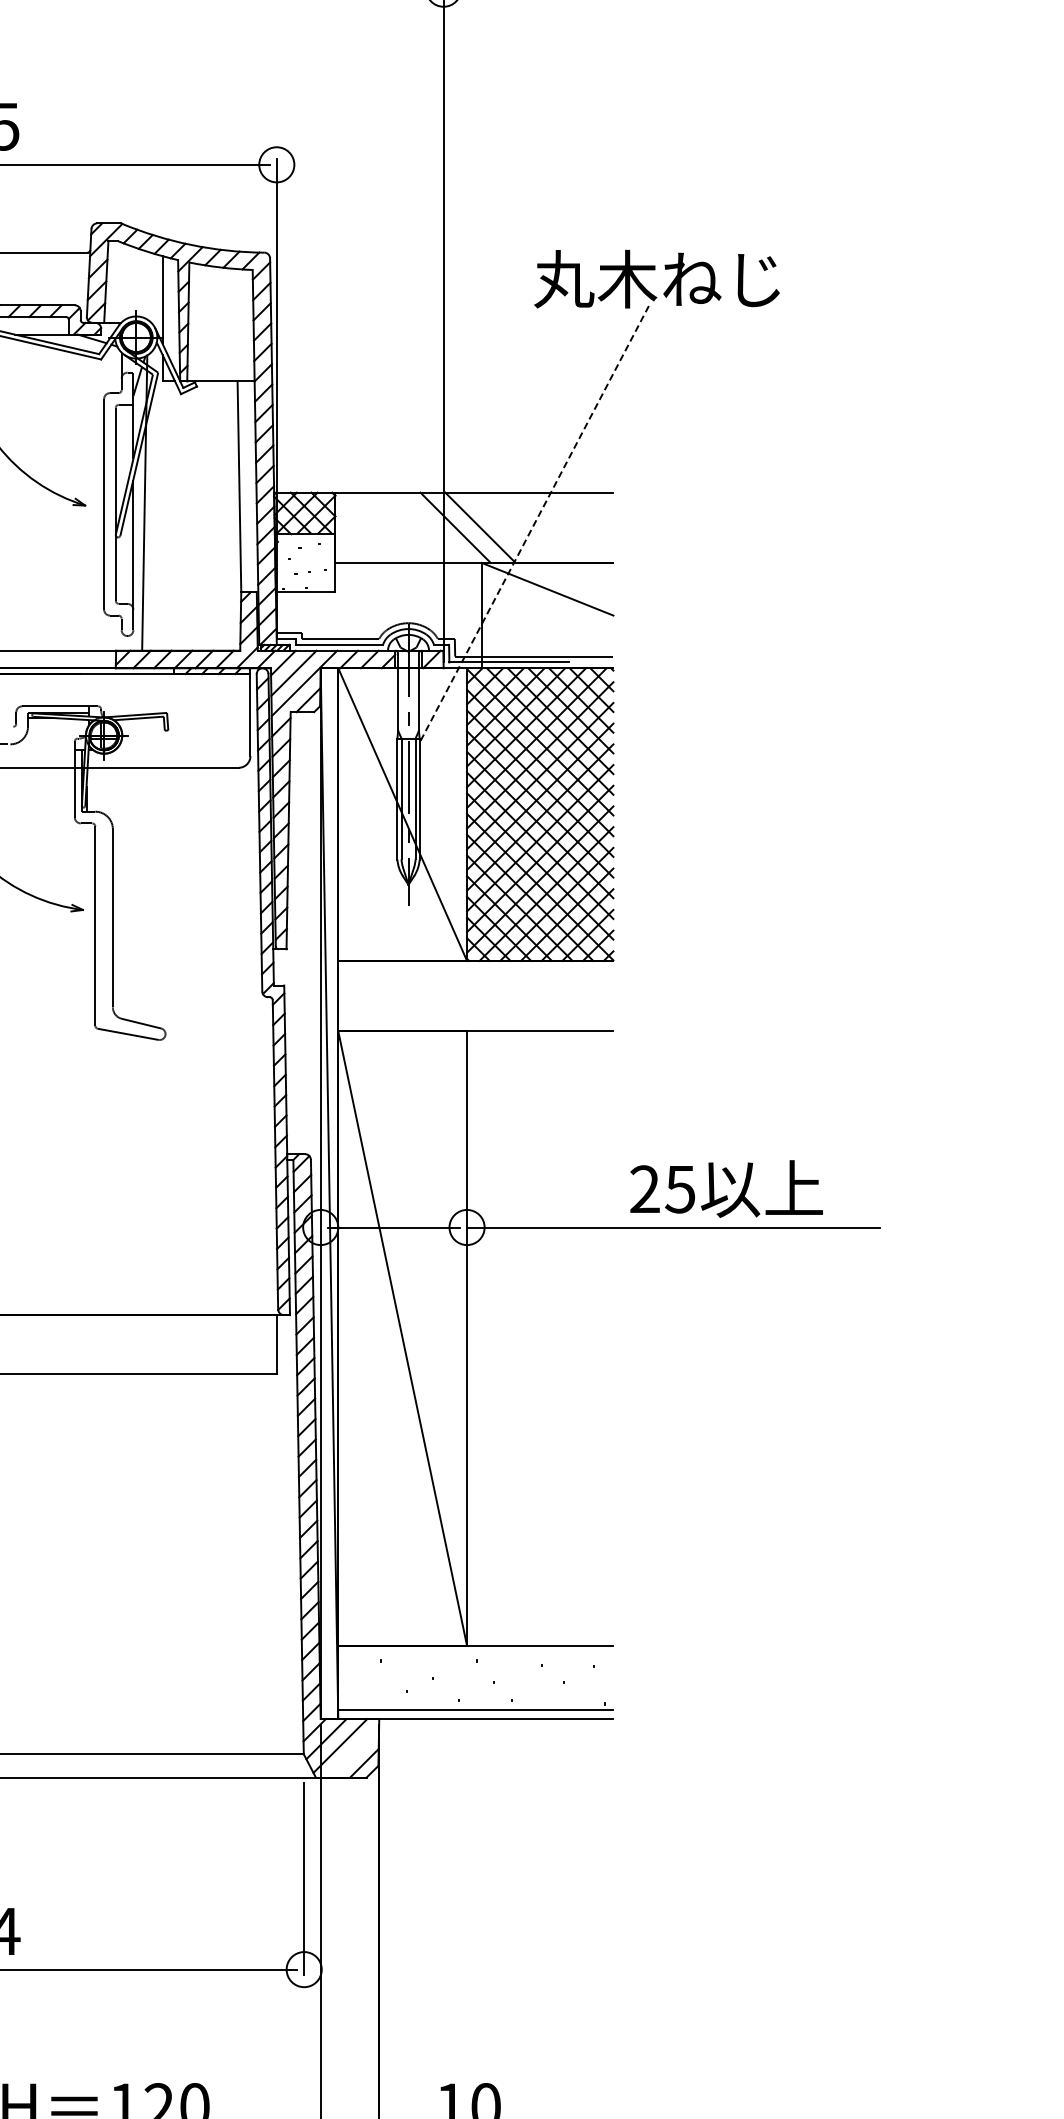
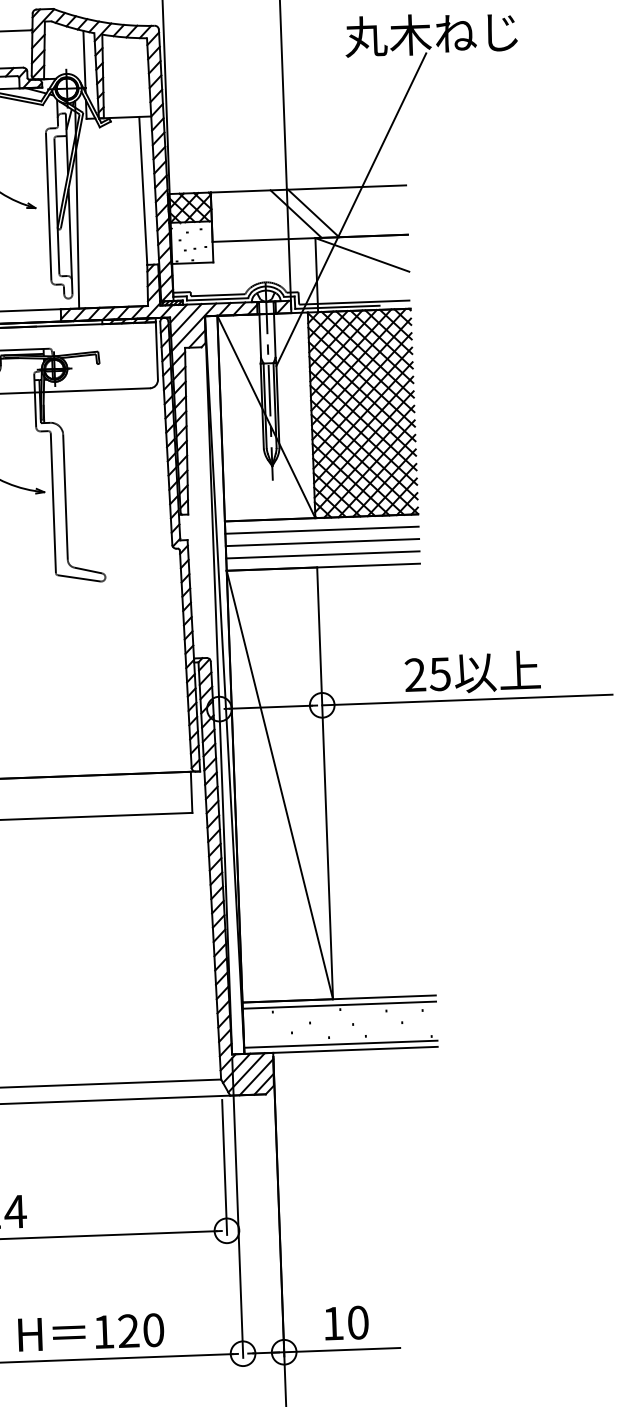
line: (534, 524) -> (351, 209), dashed -> solid
line: (475, 978) -> (321, 530), added
line: (475, 996) -> (322, 542), added
line: (475, 1013) -> (322, 554), added
text: (726, 1188) -> (472, 672), moved
line: (475, 1654) -> (339, 1005), added
line: (354, 1752) -> (256, 1077), added

